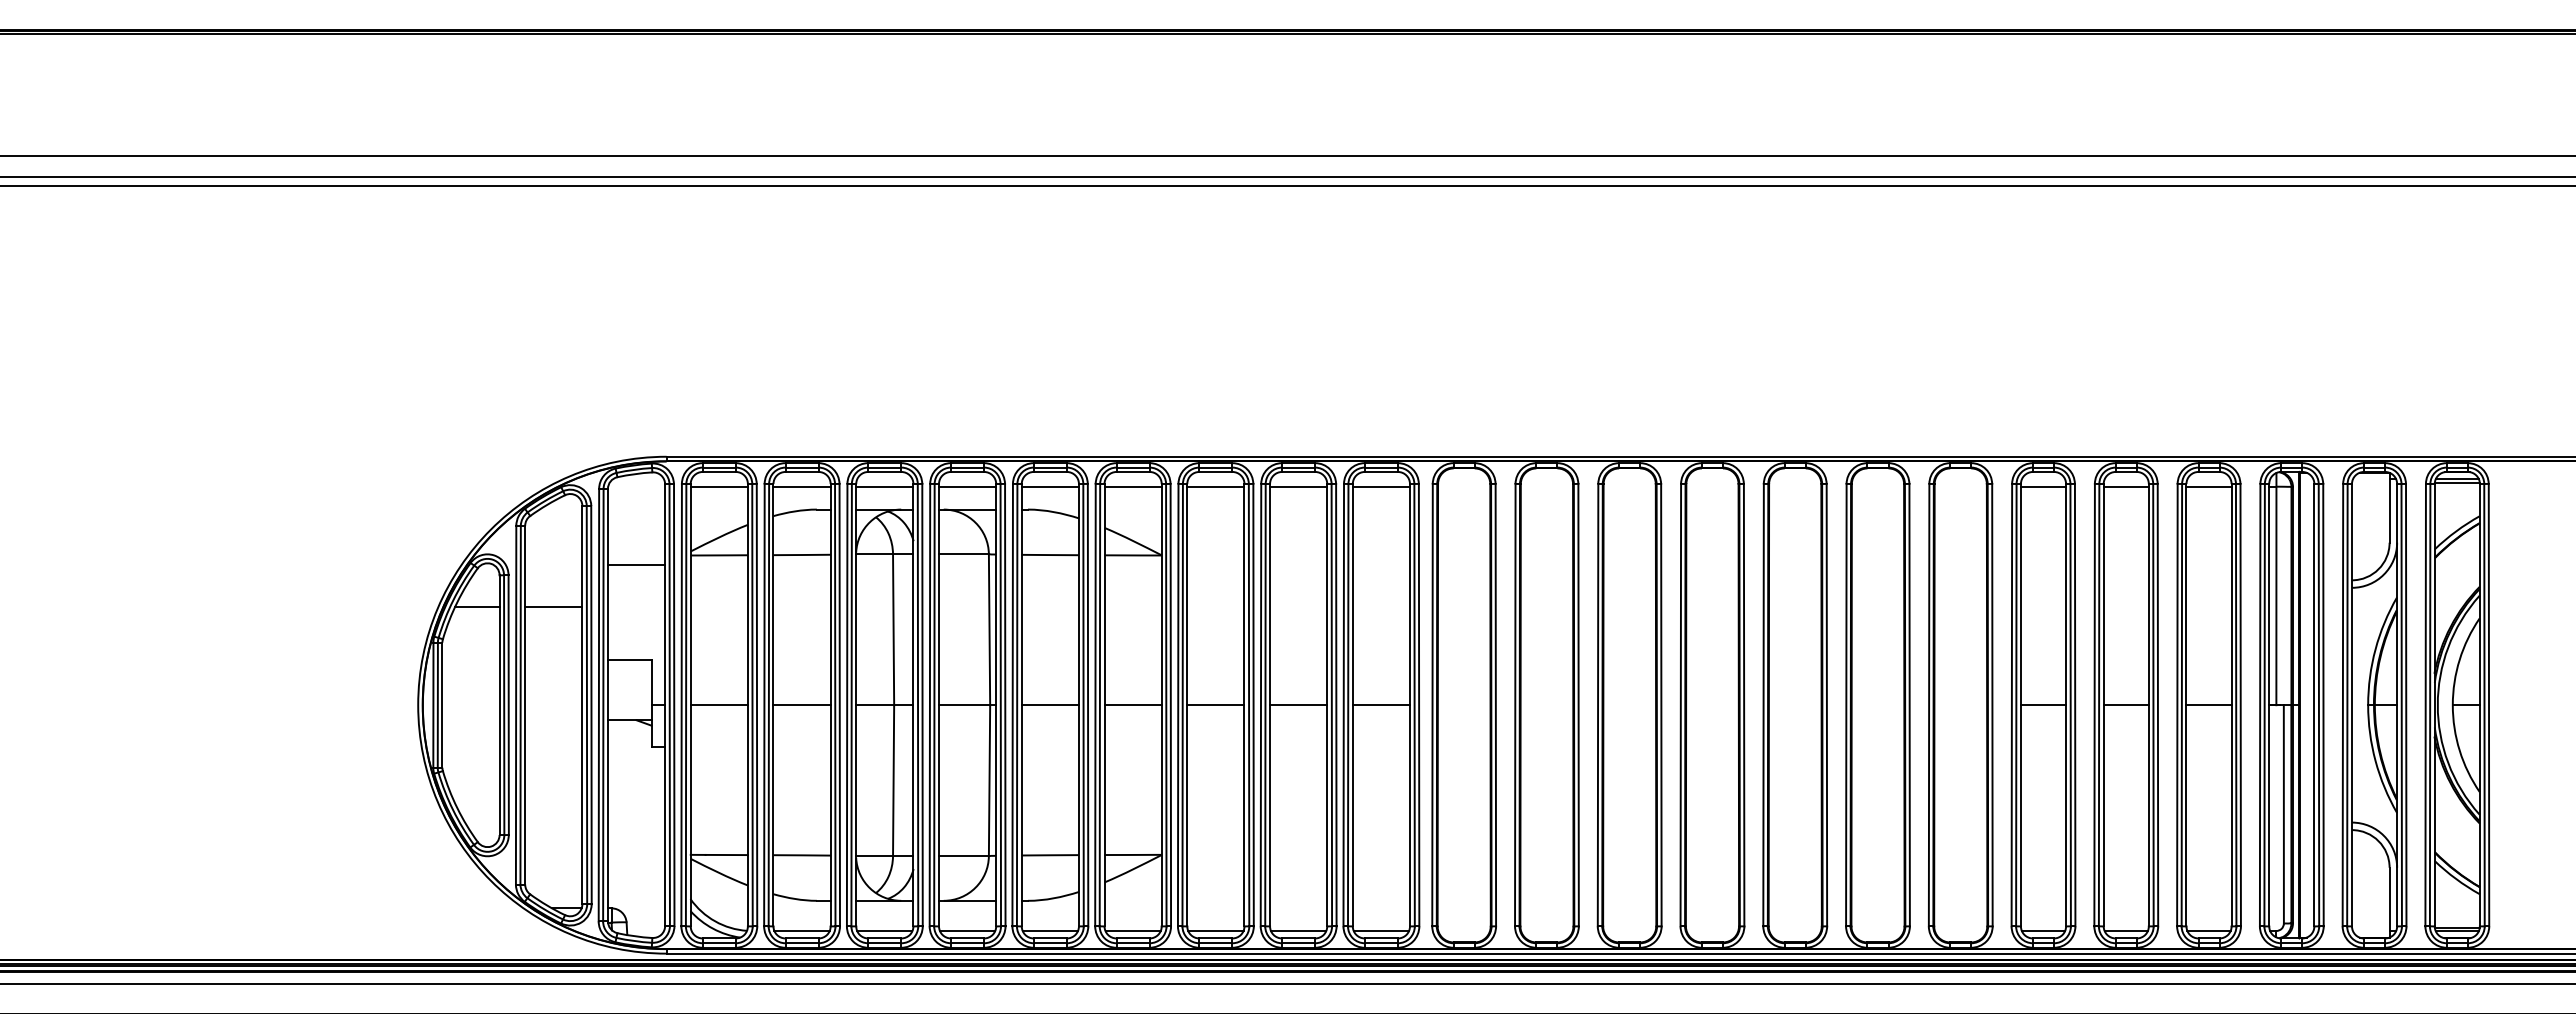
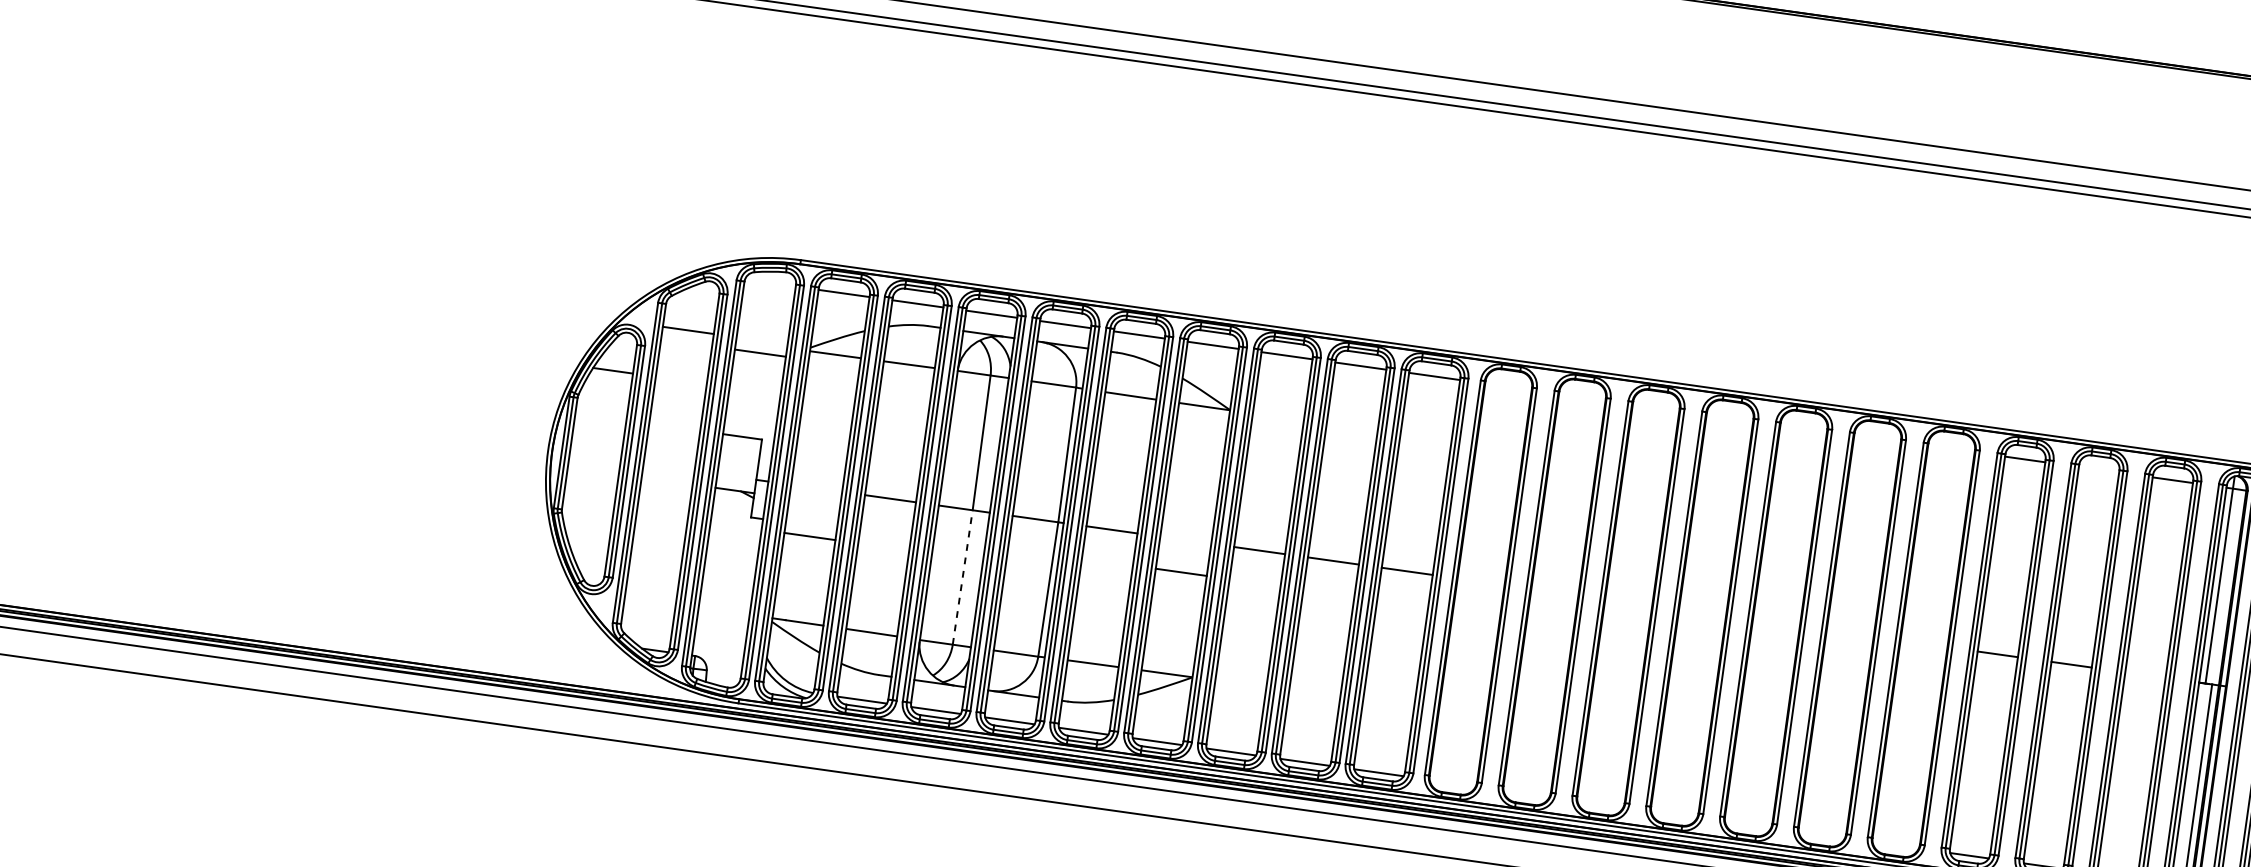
line: (2125, 486) -> (2098, 469), removed
line: (553, 607) -> (688, 330), moved
line: (718, 705) -> (809, 536), moved
line: (1132, 705) -> (1180, 572), moved
line: (2208, 705) -> (2144, 675), removed
line: (893, 780) -> (962, 577), solid -> dashed

